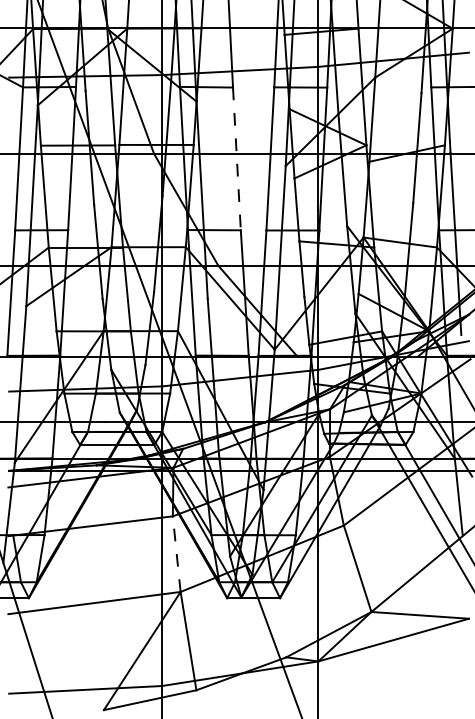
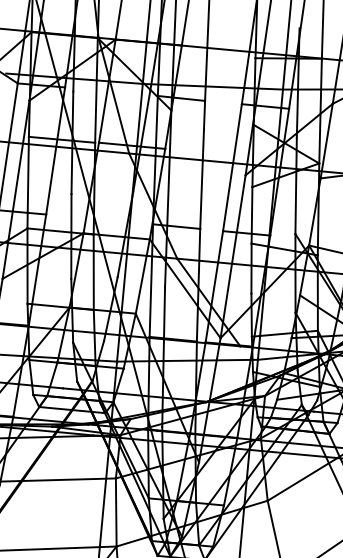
line: (236, 159) -> (202, 165), dashed -> solid
line: (176, 553) -> (116, 511), dashed -> solid

